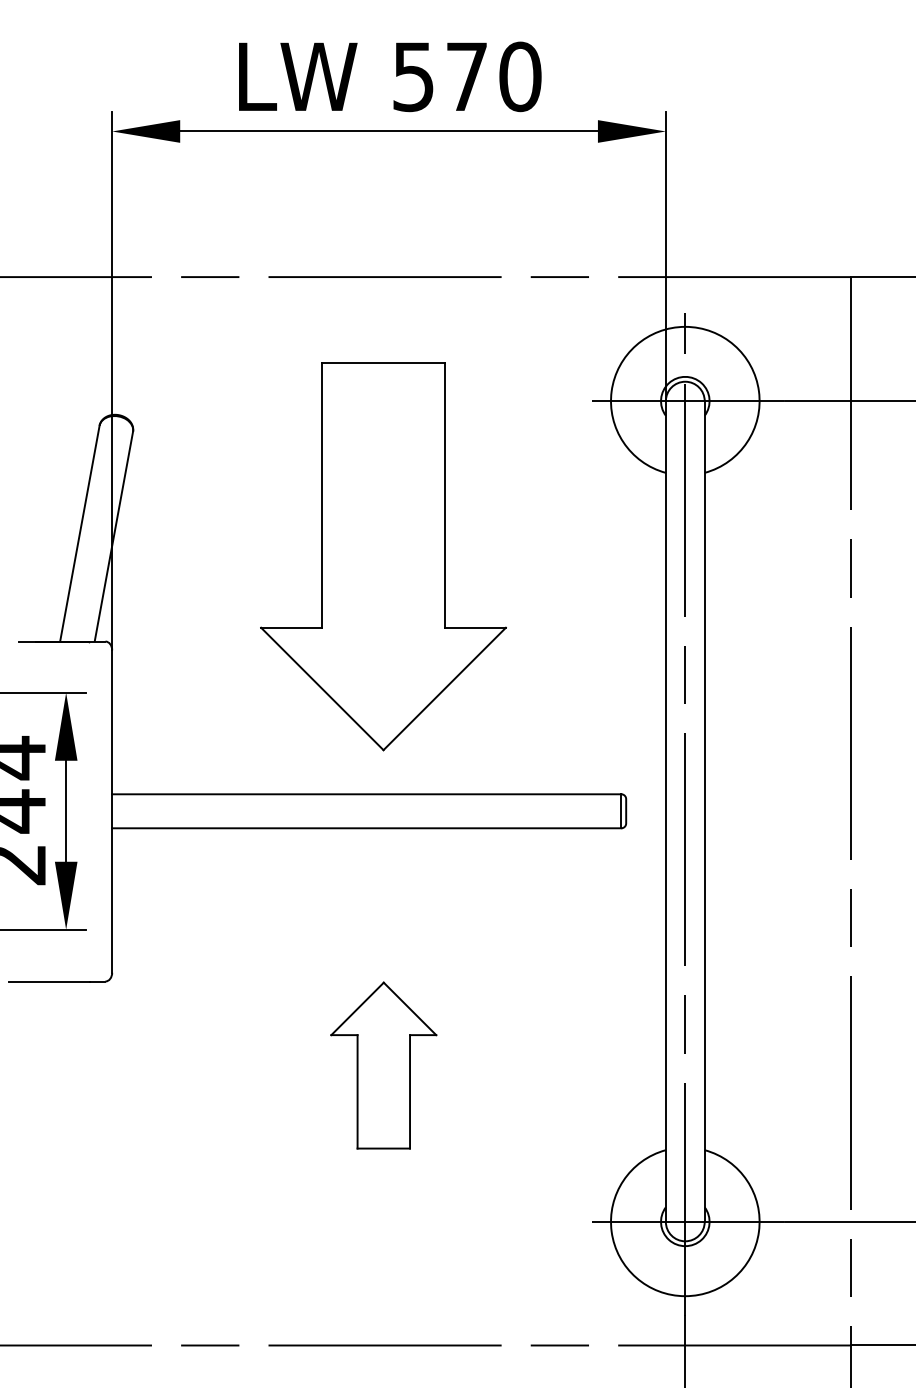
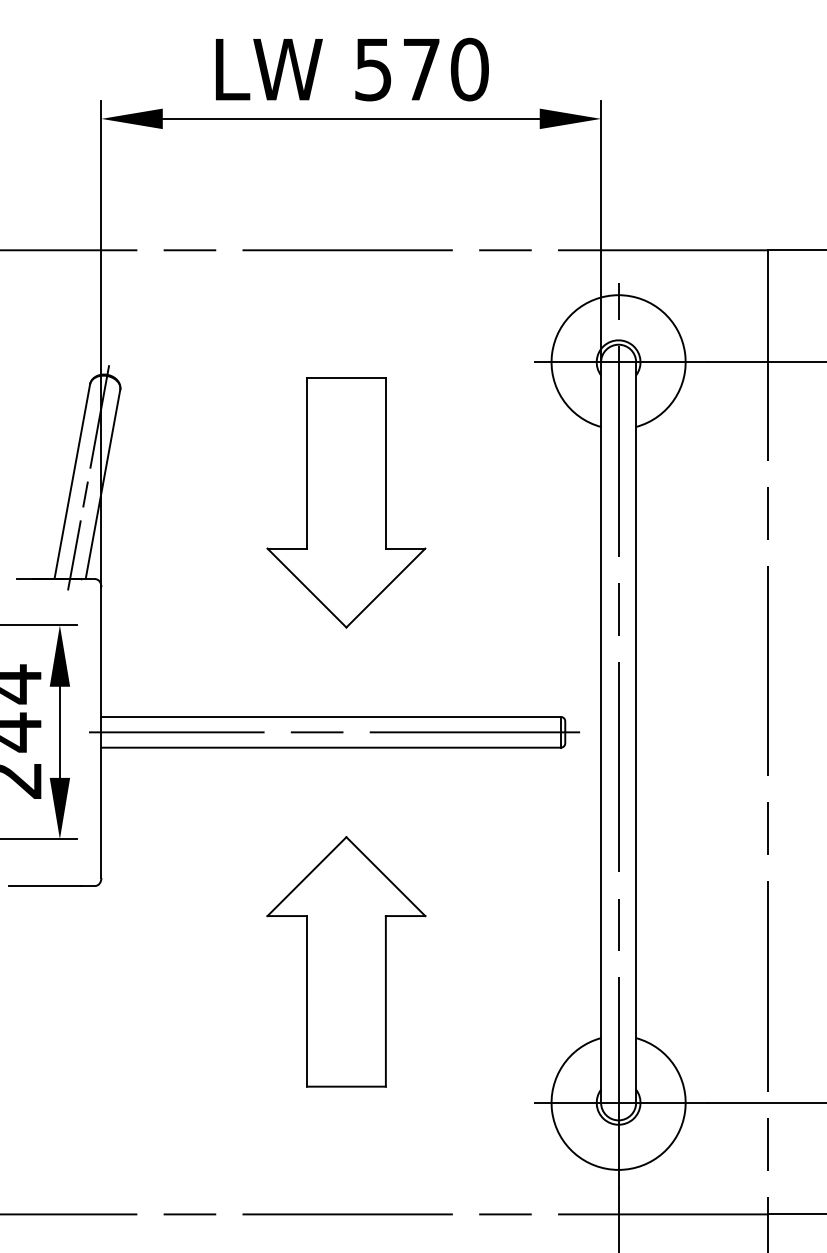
line: (97, 529) -> (88, 478), added
part: (383, 557) -> (346, 503), size x0.71
line: (370, 811) -> (334, 732), added
part: (383, 1065) -> (346, 961), size x1.67

